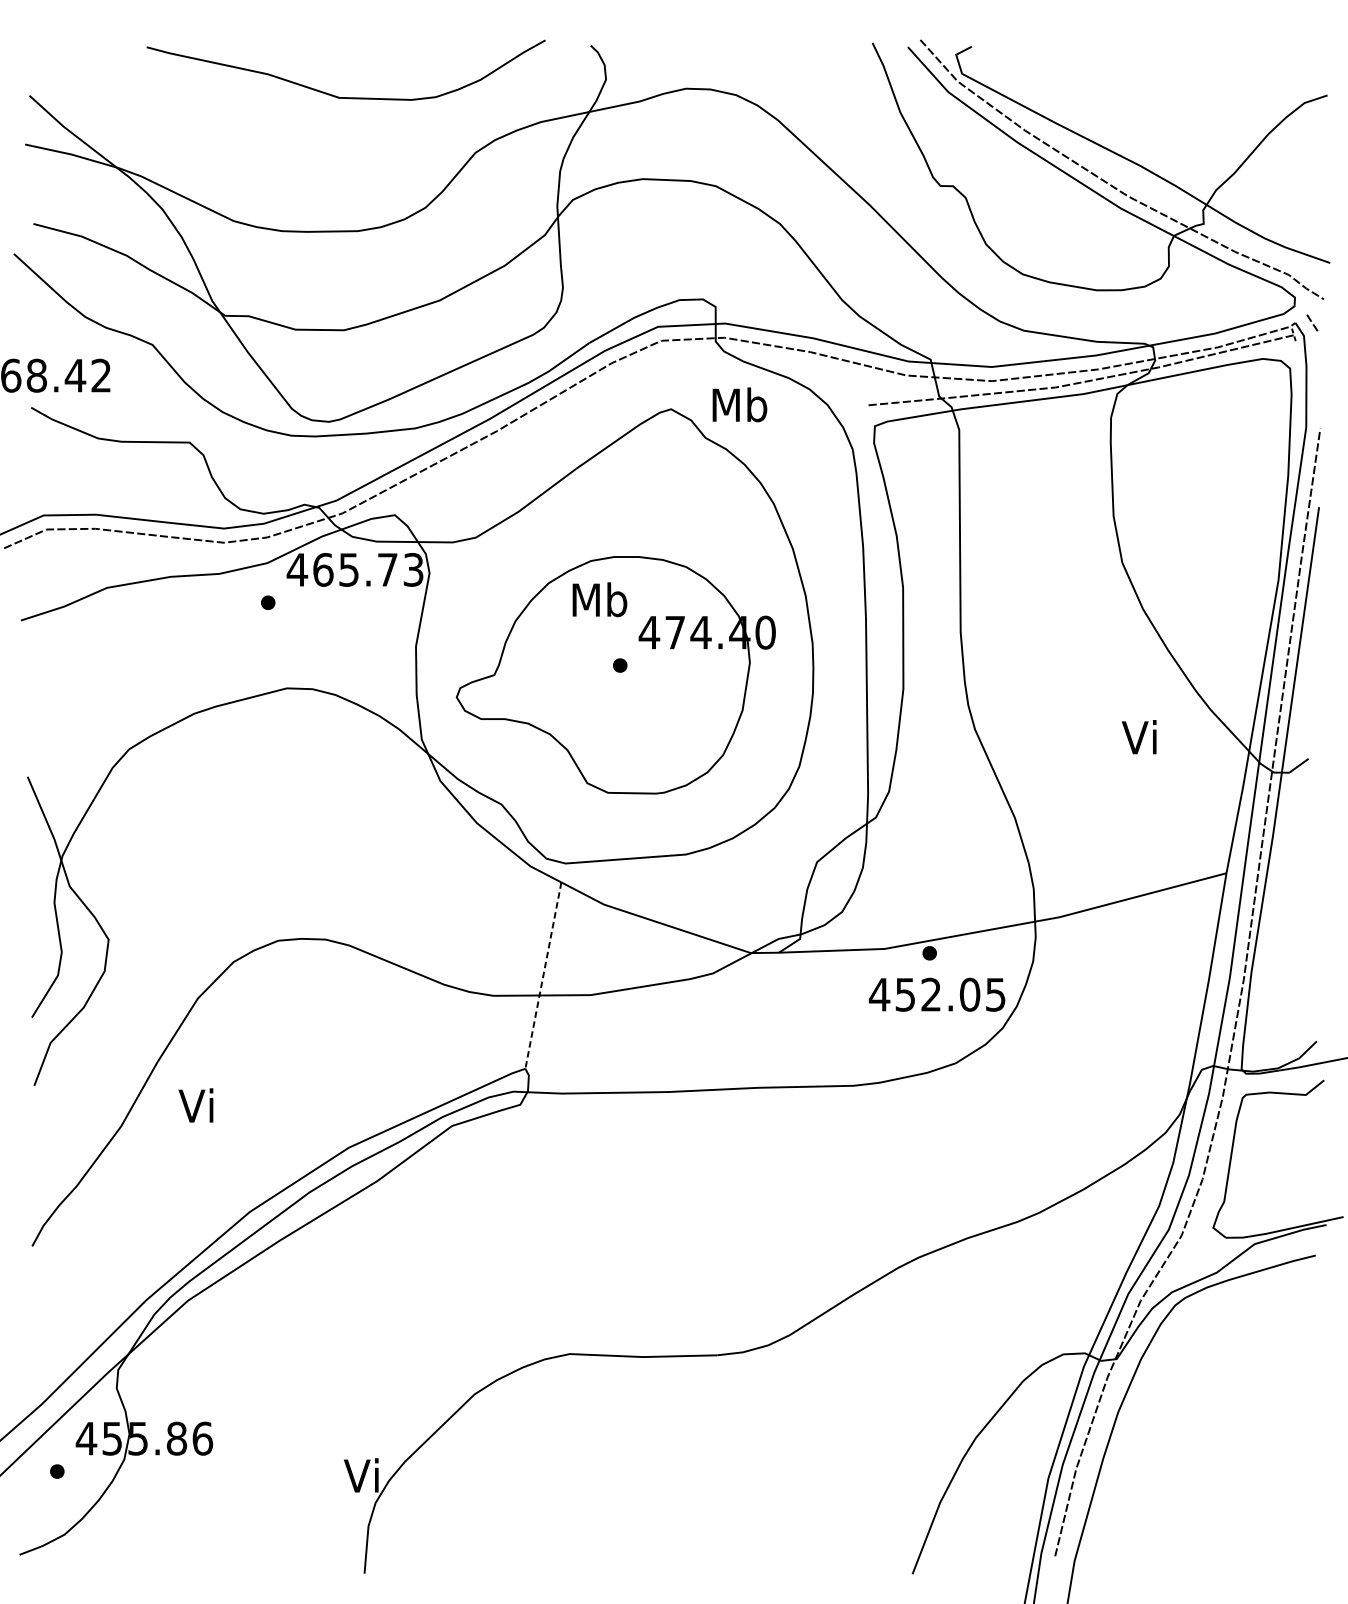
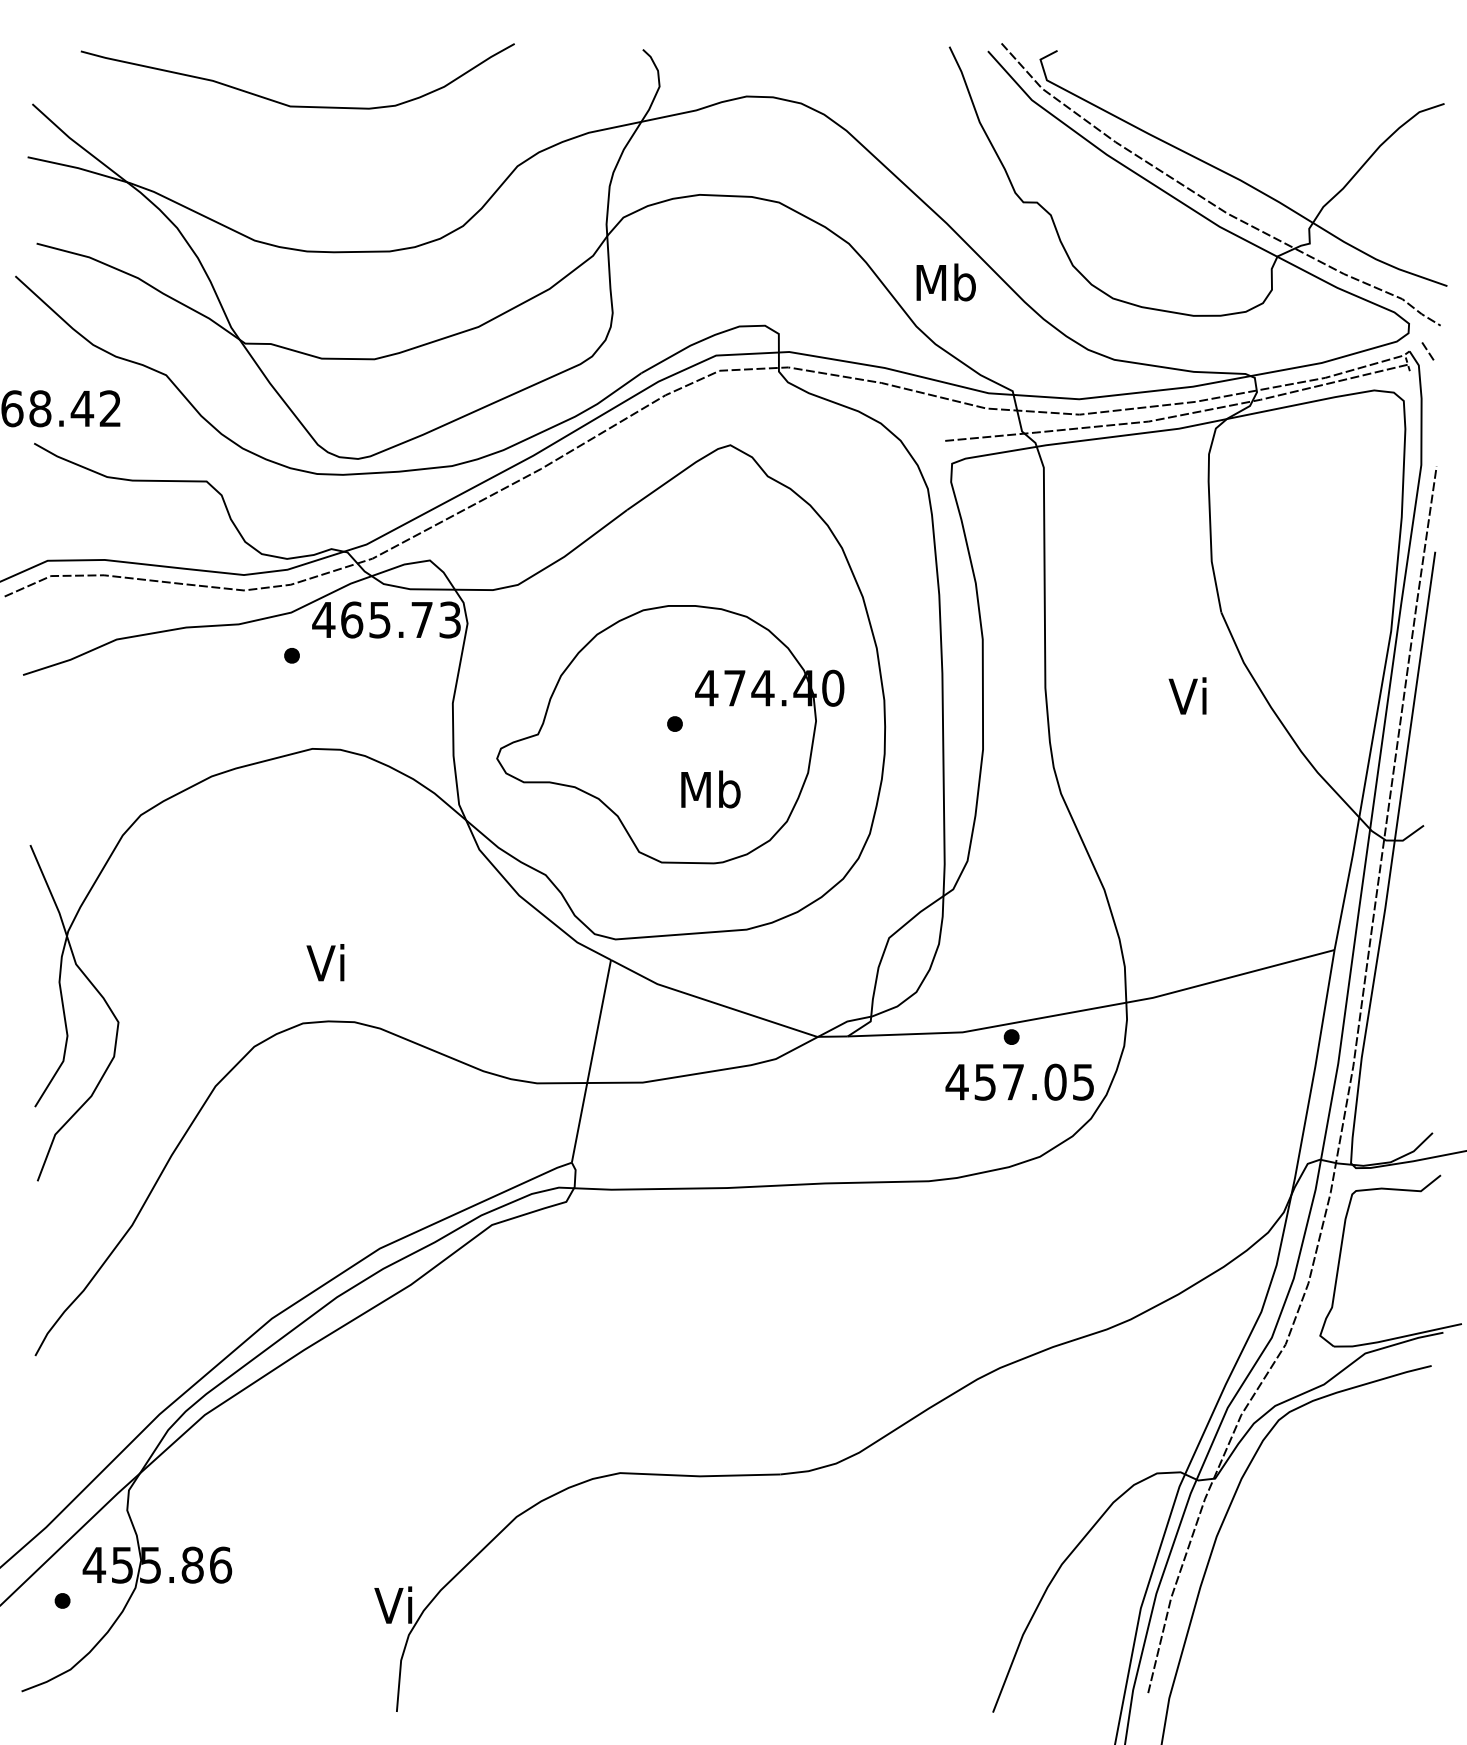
curve: (345, 96) -> (297, 105), moved
text: (739, 404) -> (945, 282), moved
text: (599, 599) -> (710, 789), moved
text: (1139, 736) -> (1187, 695), moved
line: (543, 975) -> (591, 1061), dashed -> solid
text: (930, 994) -> (1012, 1081), 452.05 -> 457.05
text: (196, 1105) -> (325, 962), moved

